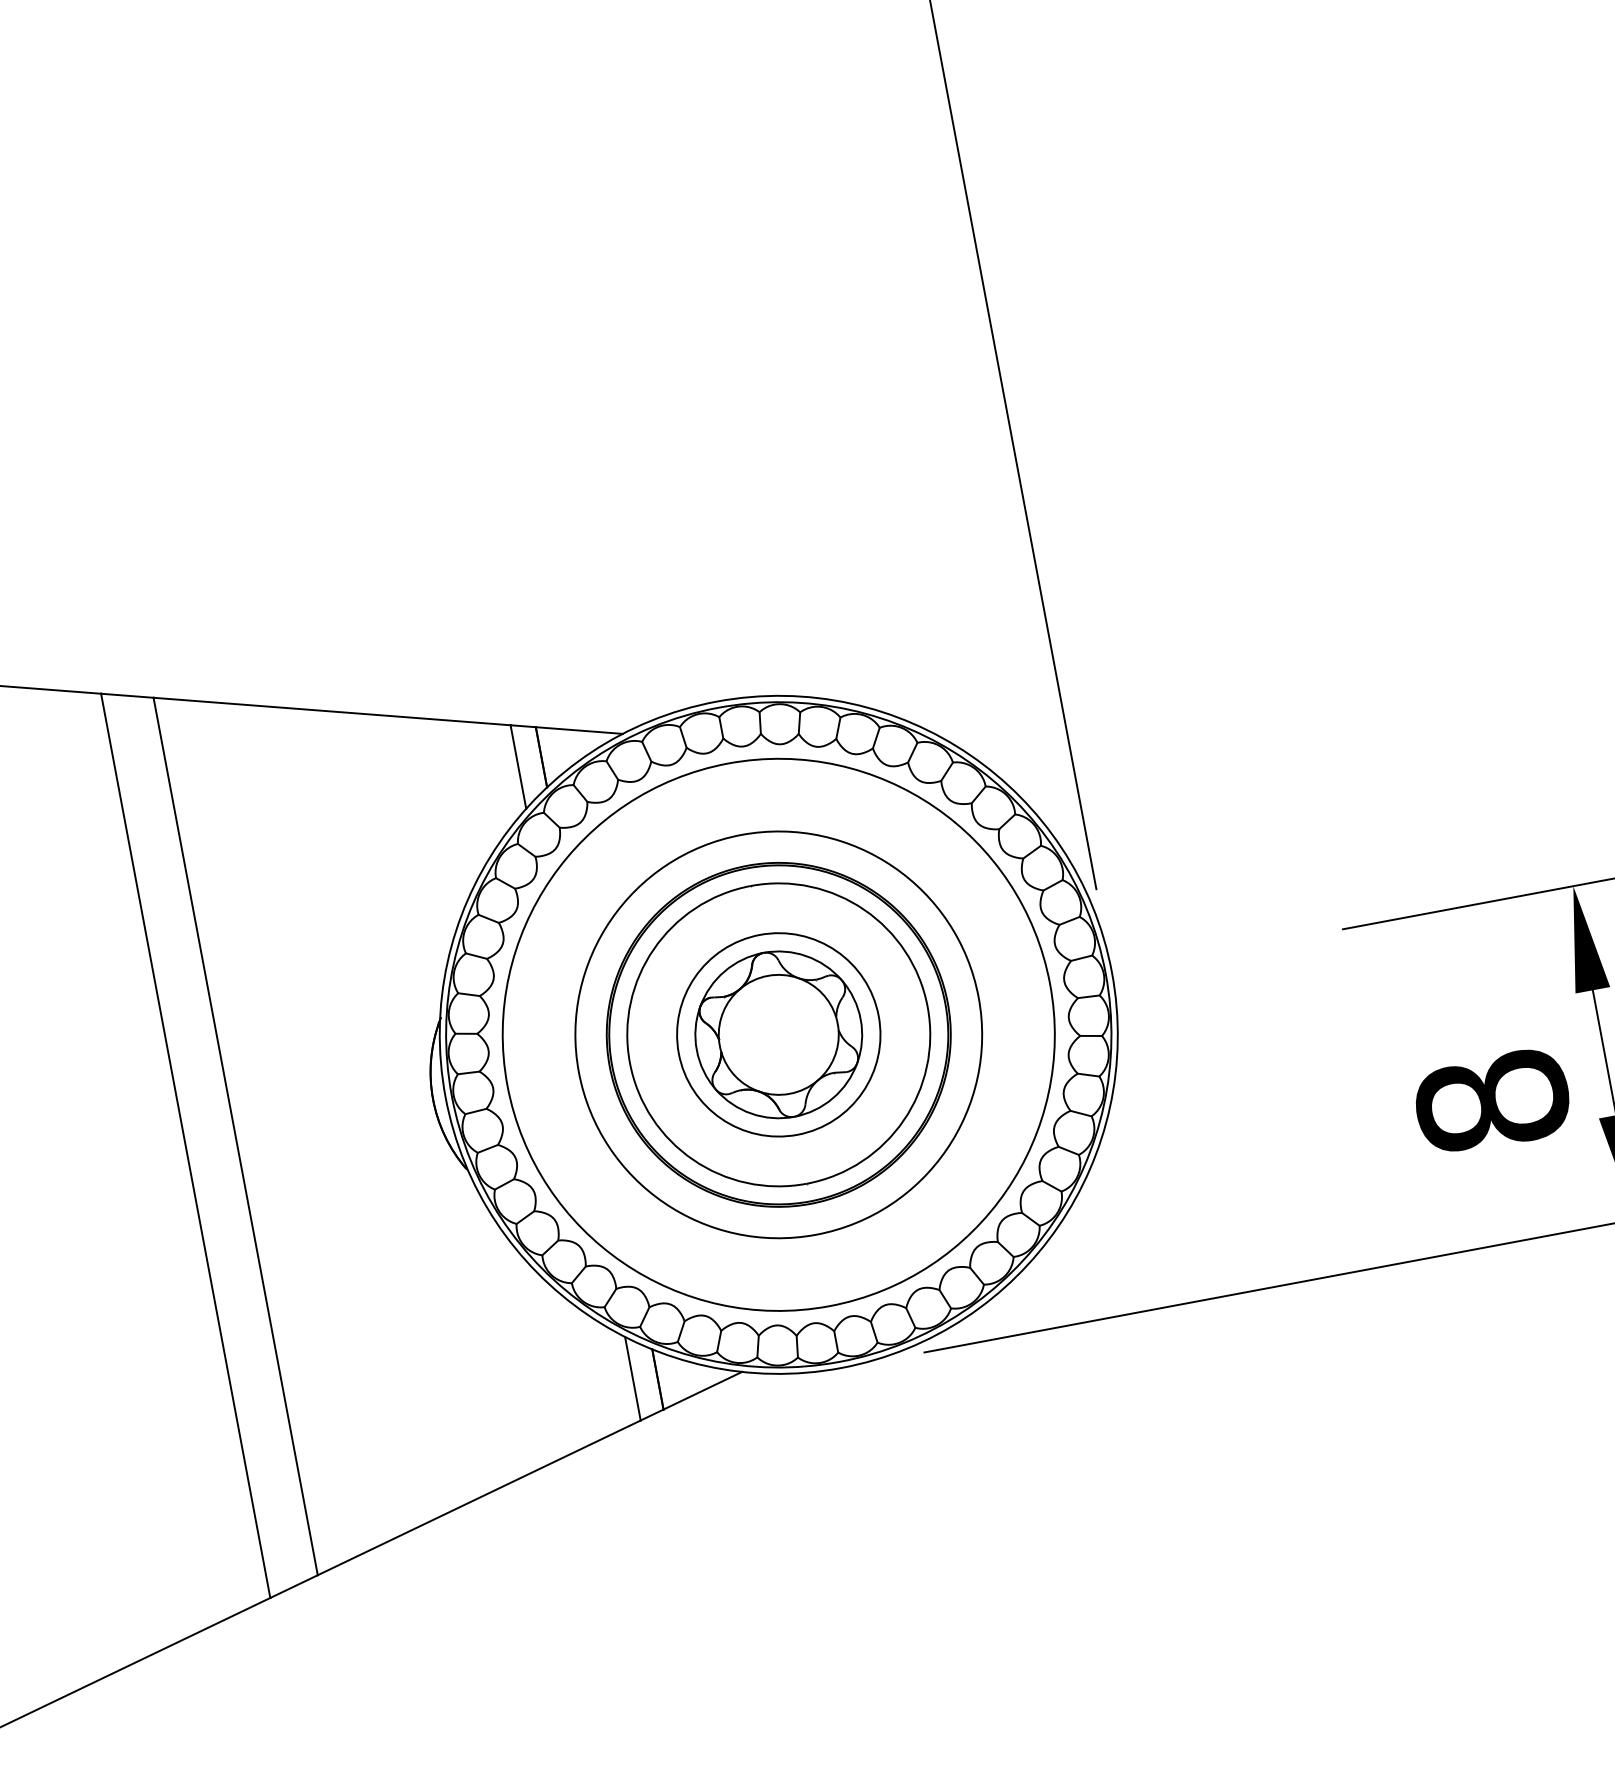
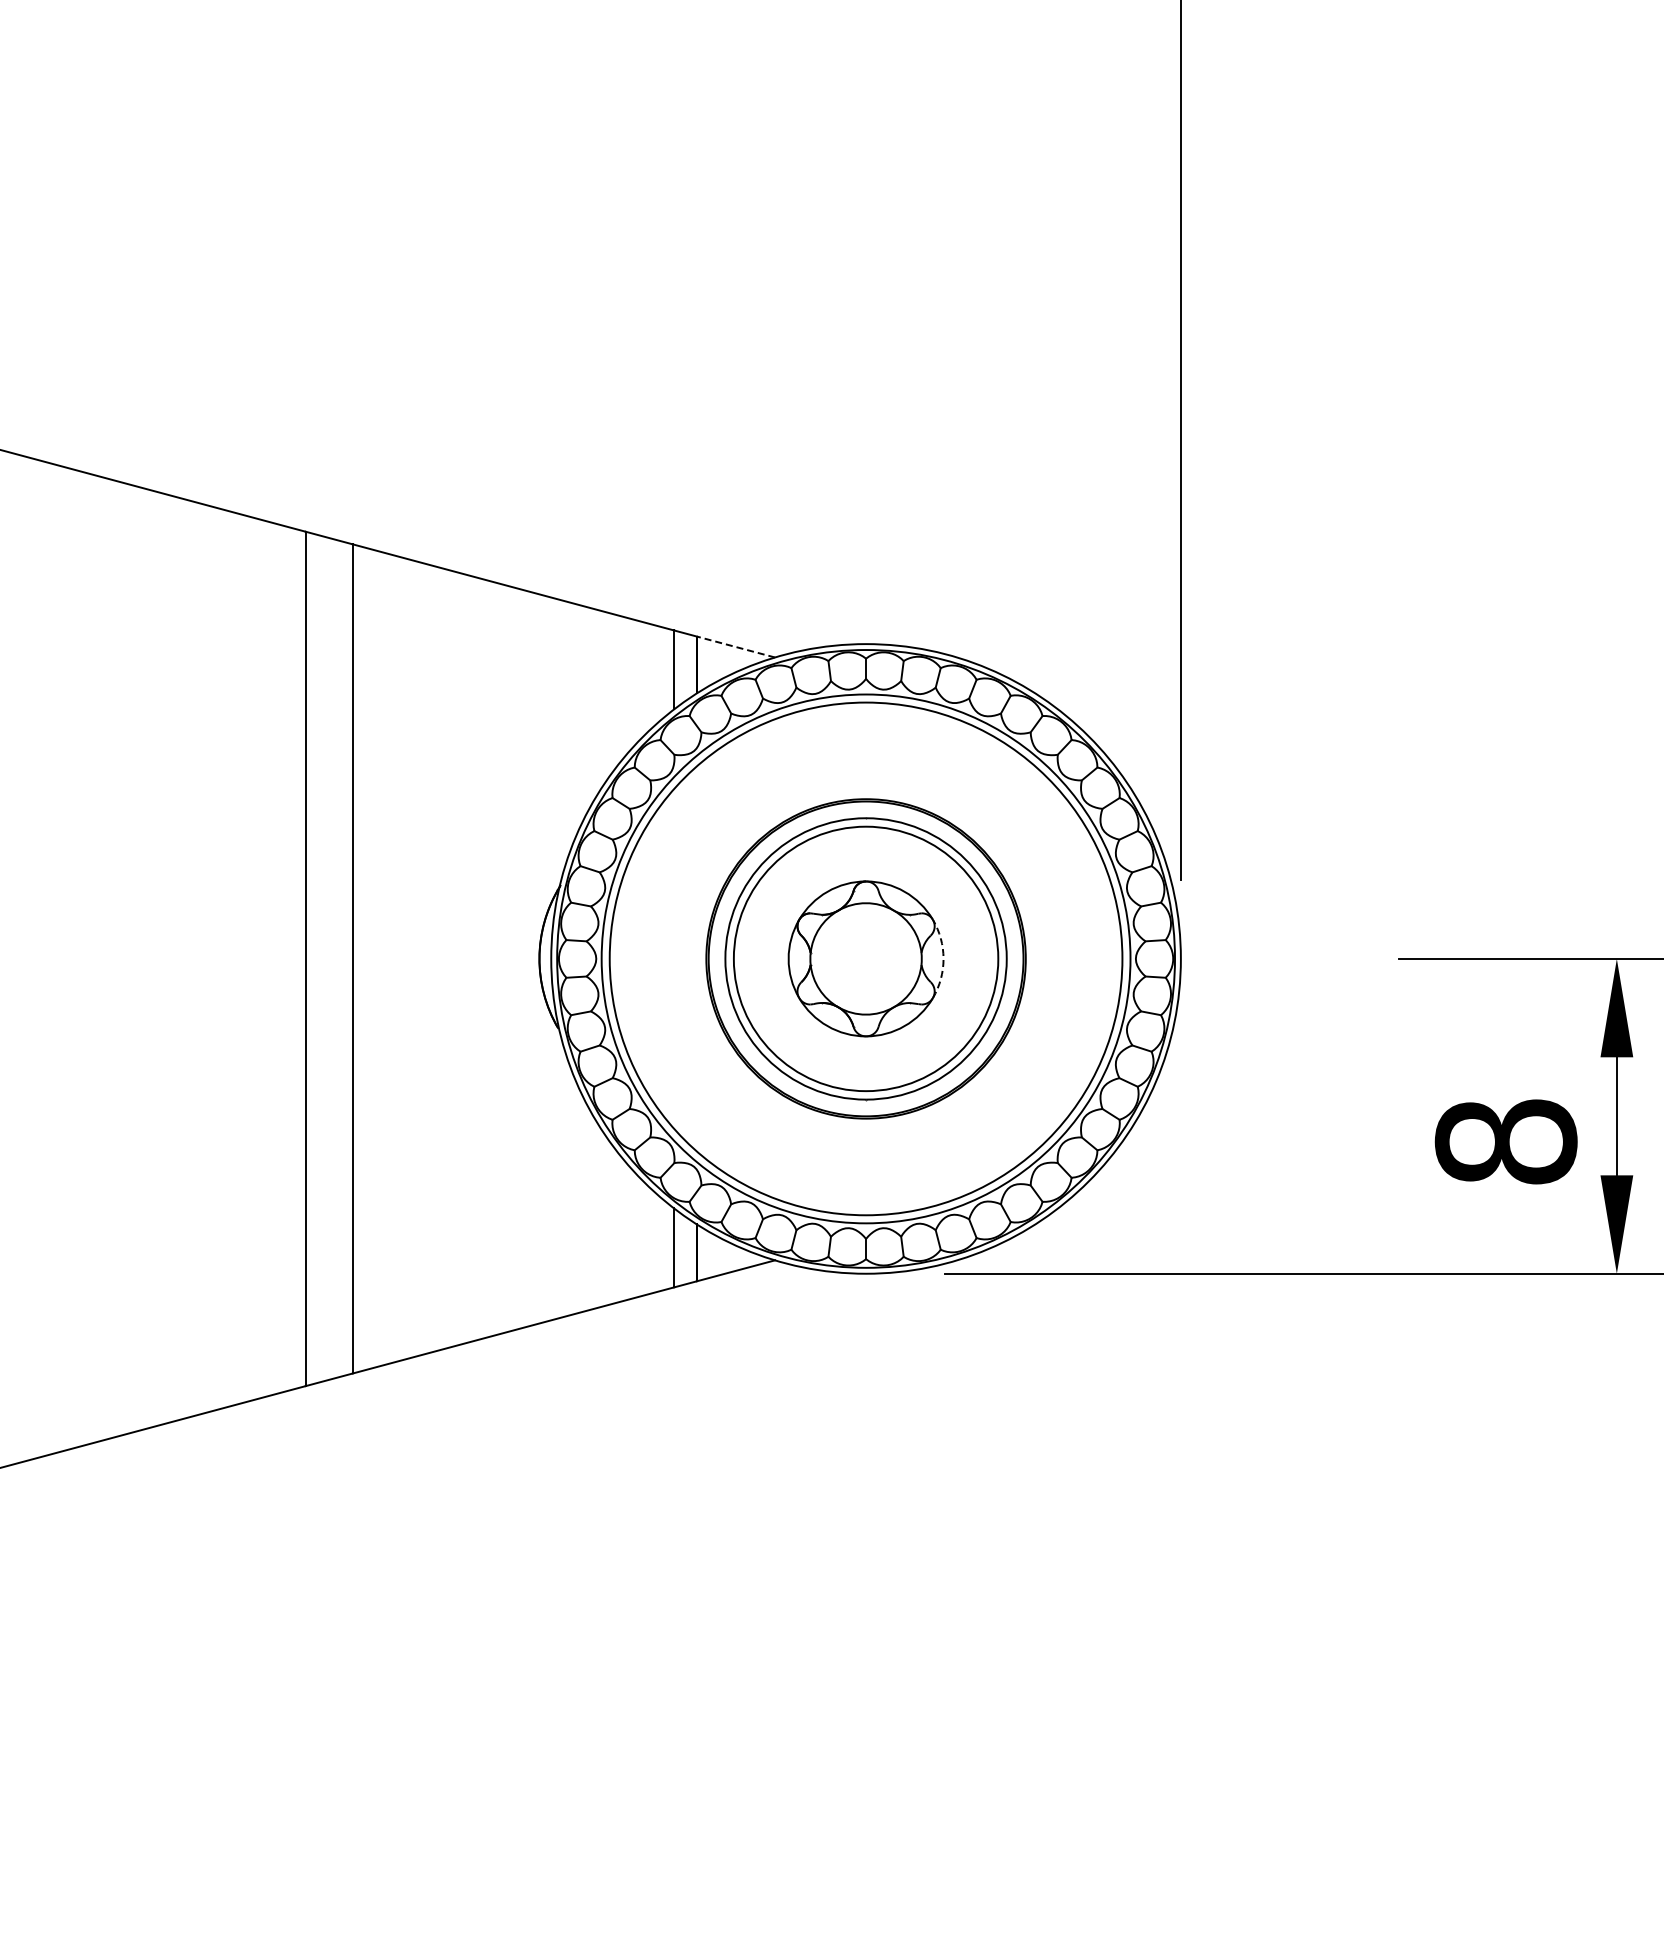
line: (579, 730) -> (736, 647), solid -> dashed
arc: (860, 1019) -> (943, 958), solid -> dashed
circle: (778, 1034) -> (865, 958), size x1.4
circle: (778, 1034) -> (865, 958), size x1.4

